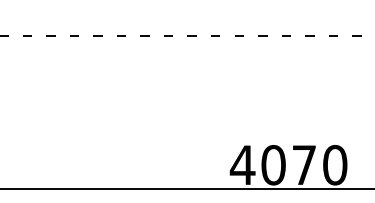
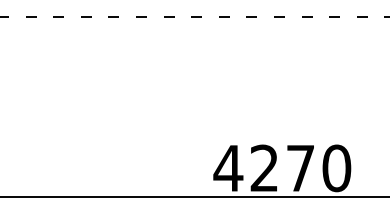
text: (273, 165) -> (264, 168), 4070 -> 4270

